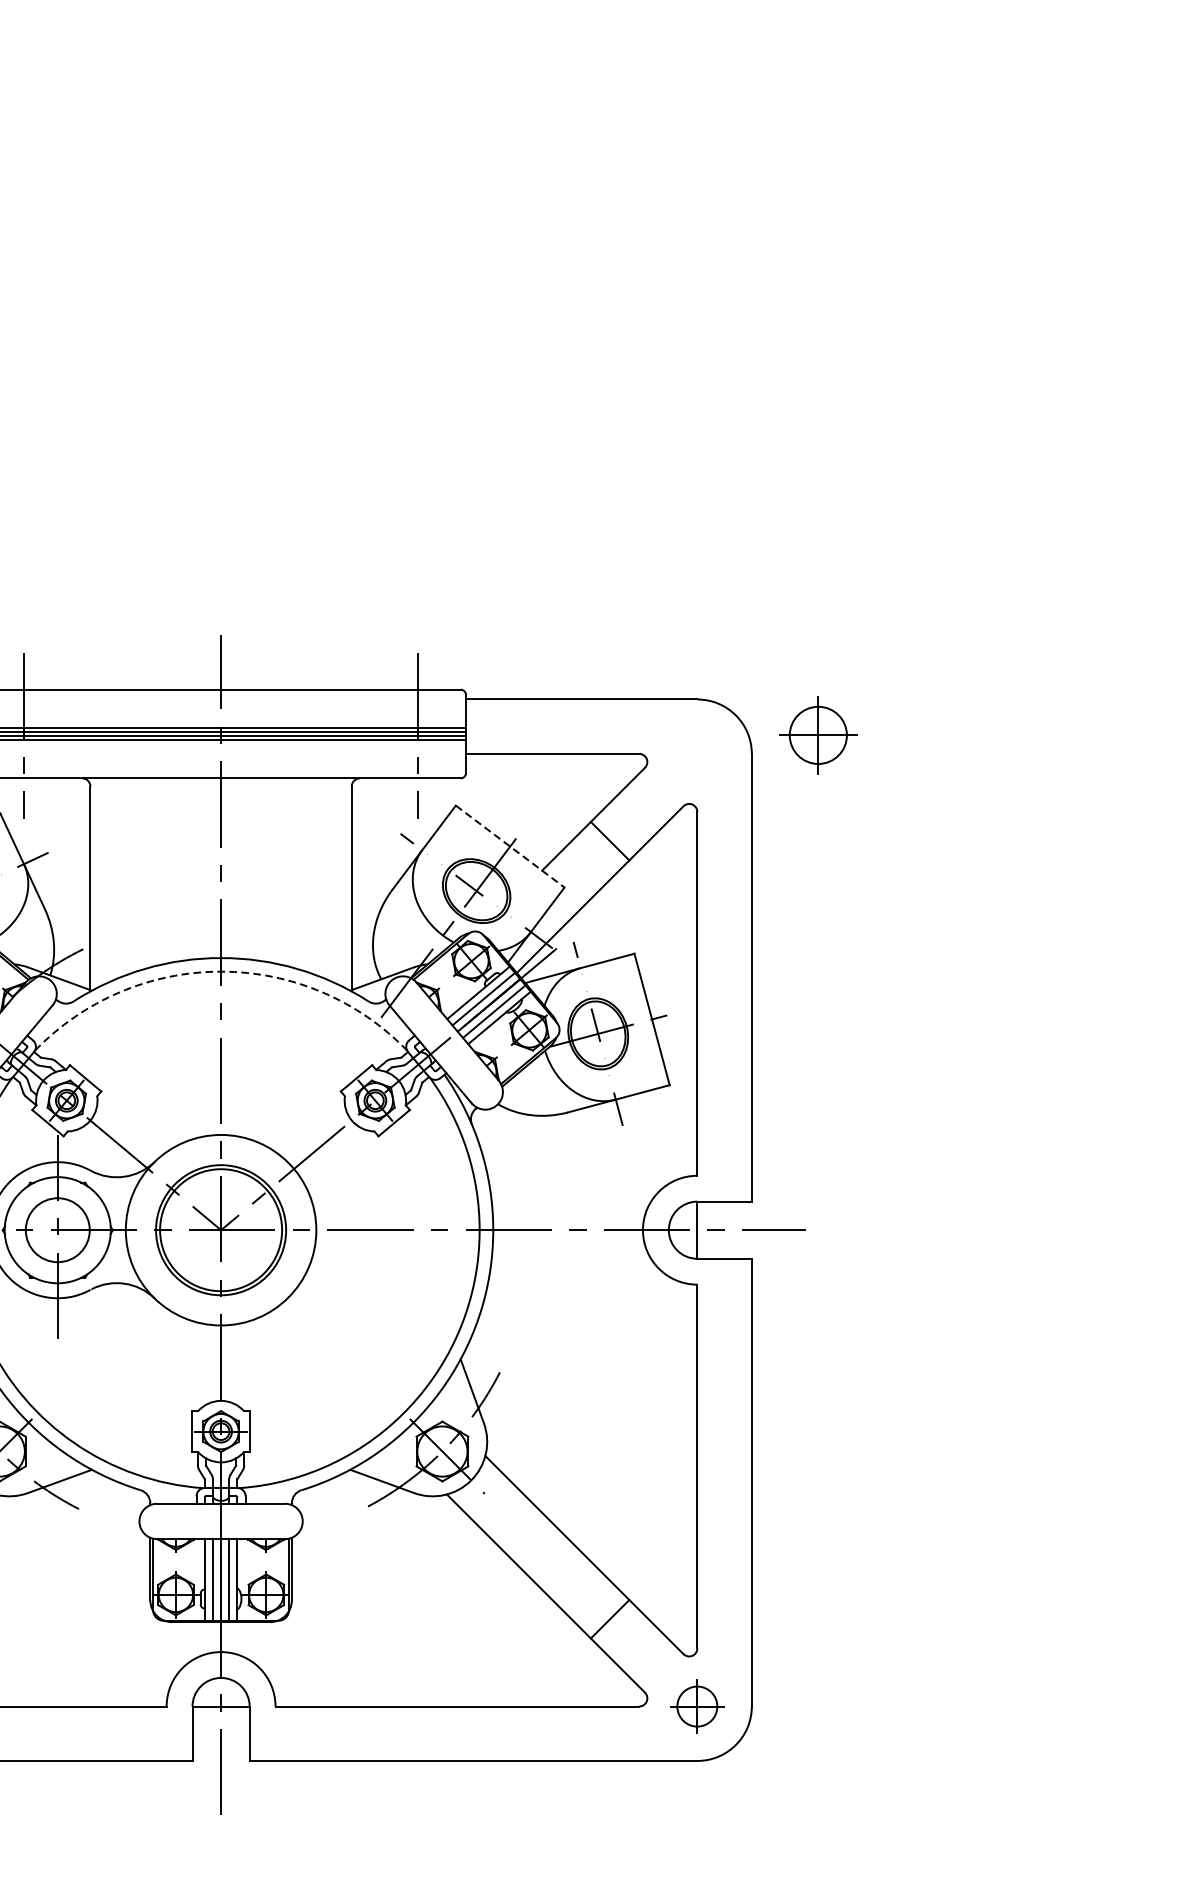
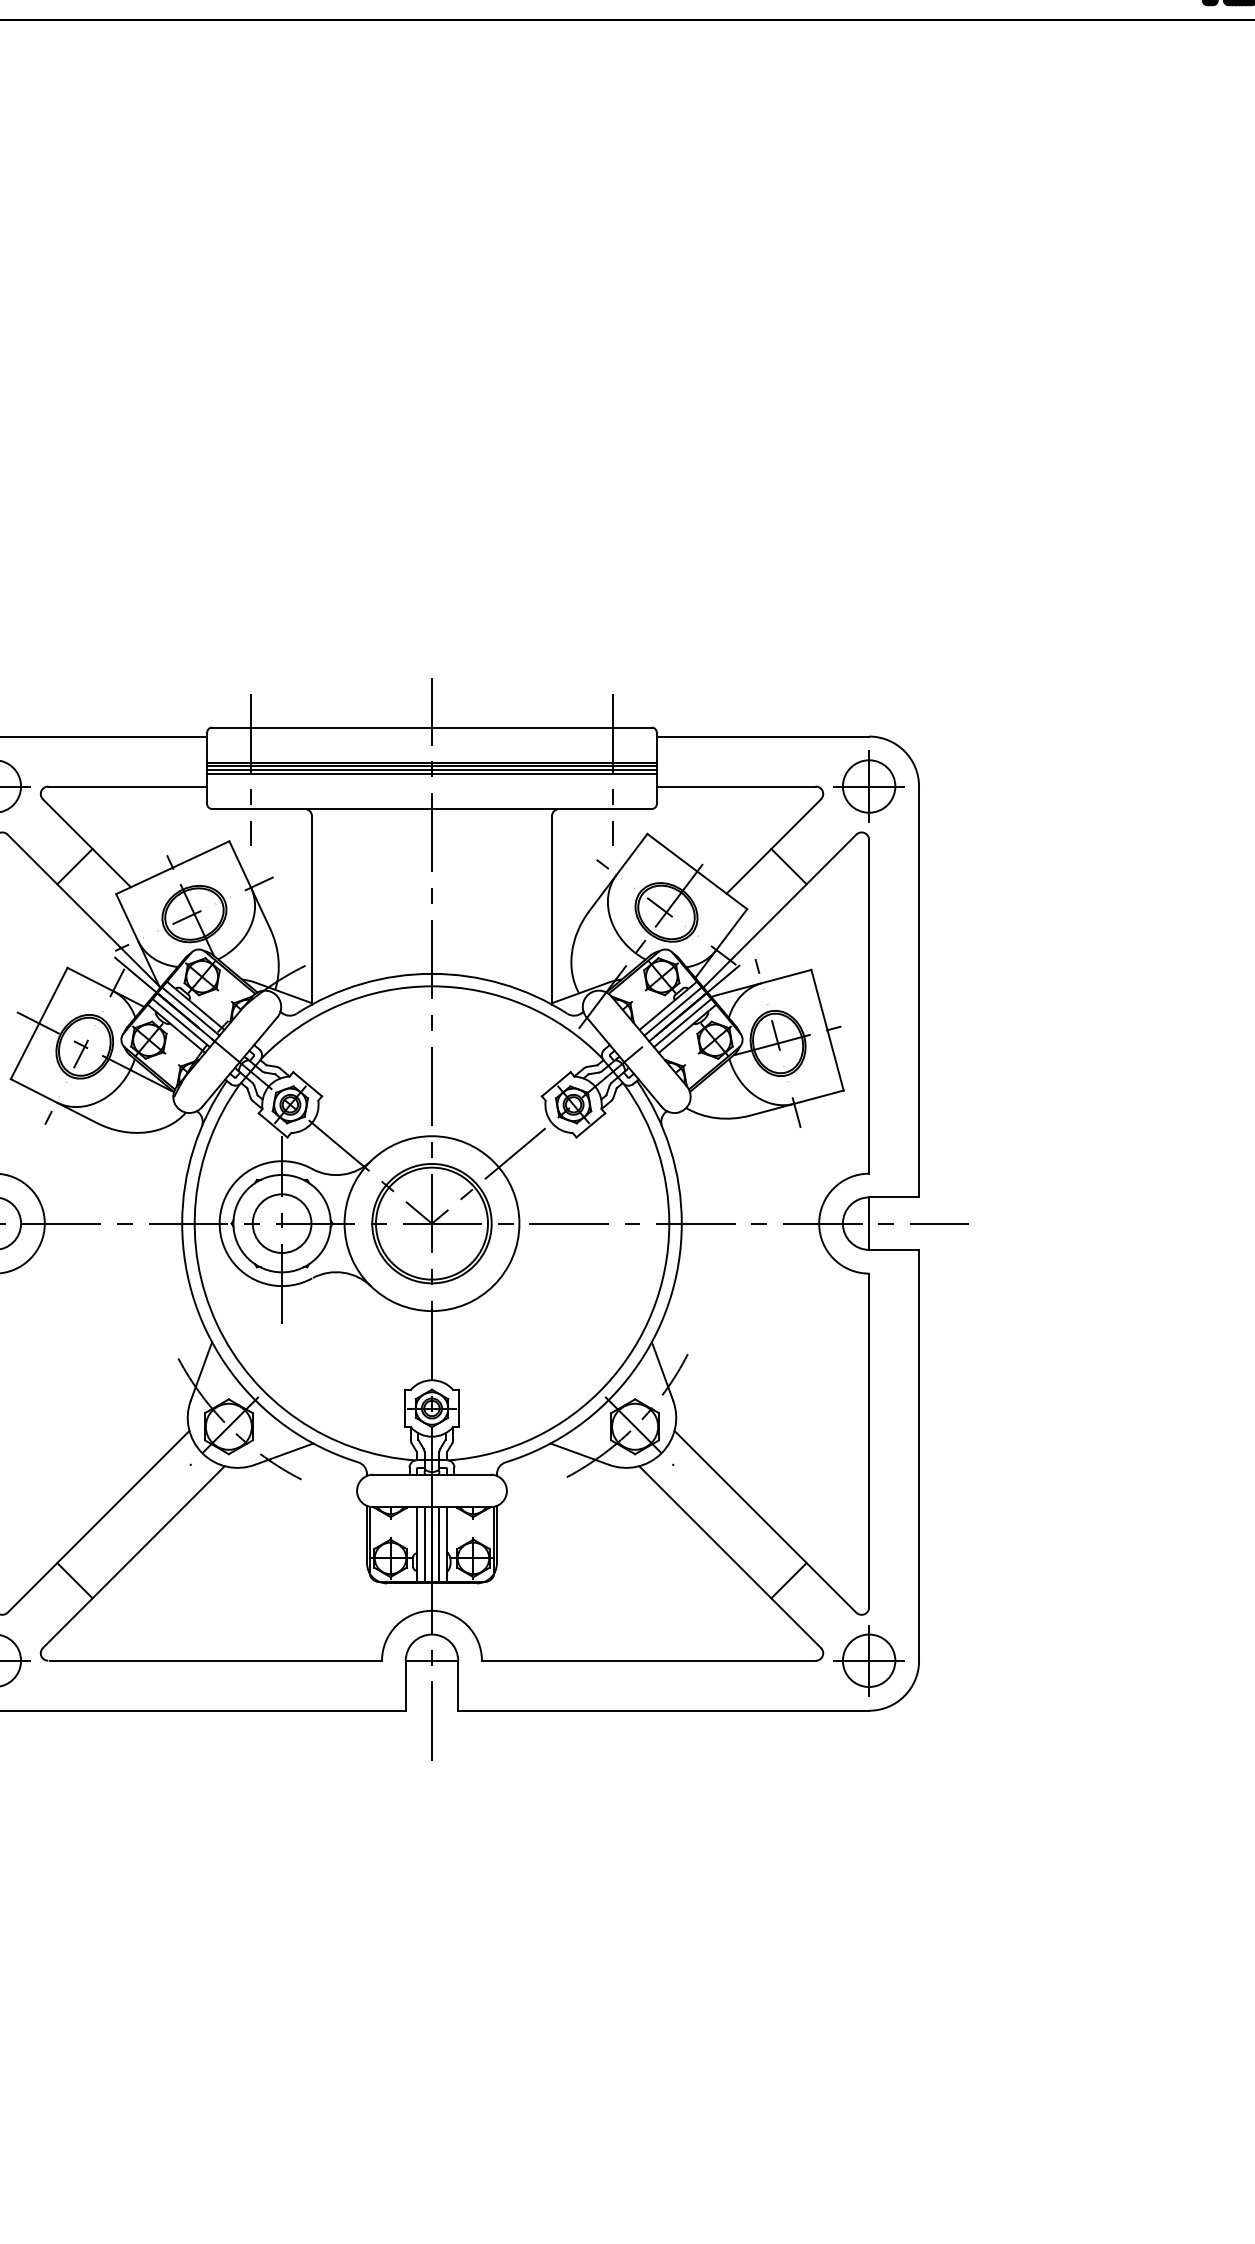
part: (817, 735) -> (868, 786), moved
line: (510, 846) -> (697, 871), dashed -> solid
arc: (220, 971) -> (431, 986), dashed -> solid
part: (696, 1706) -> (868, 1660), size x1.43

